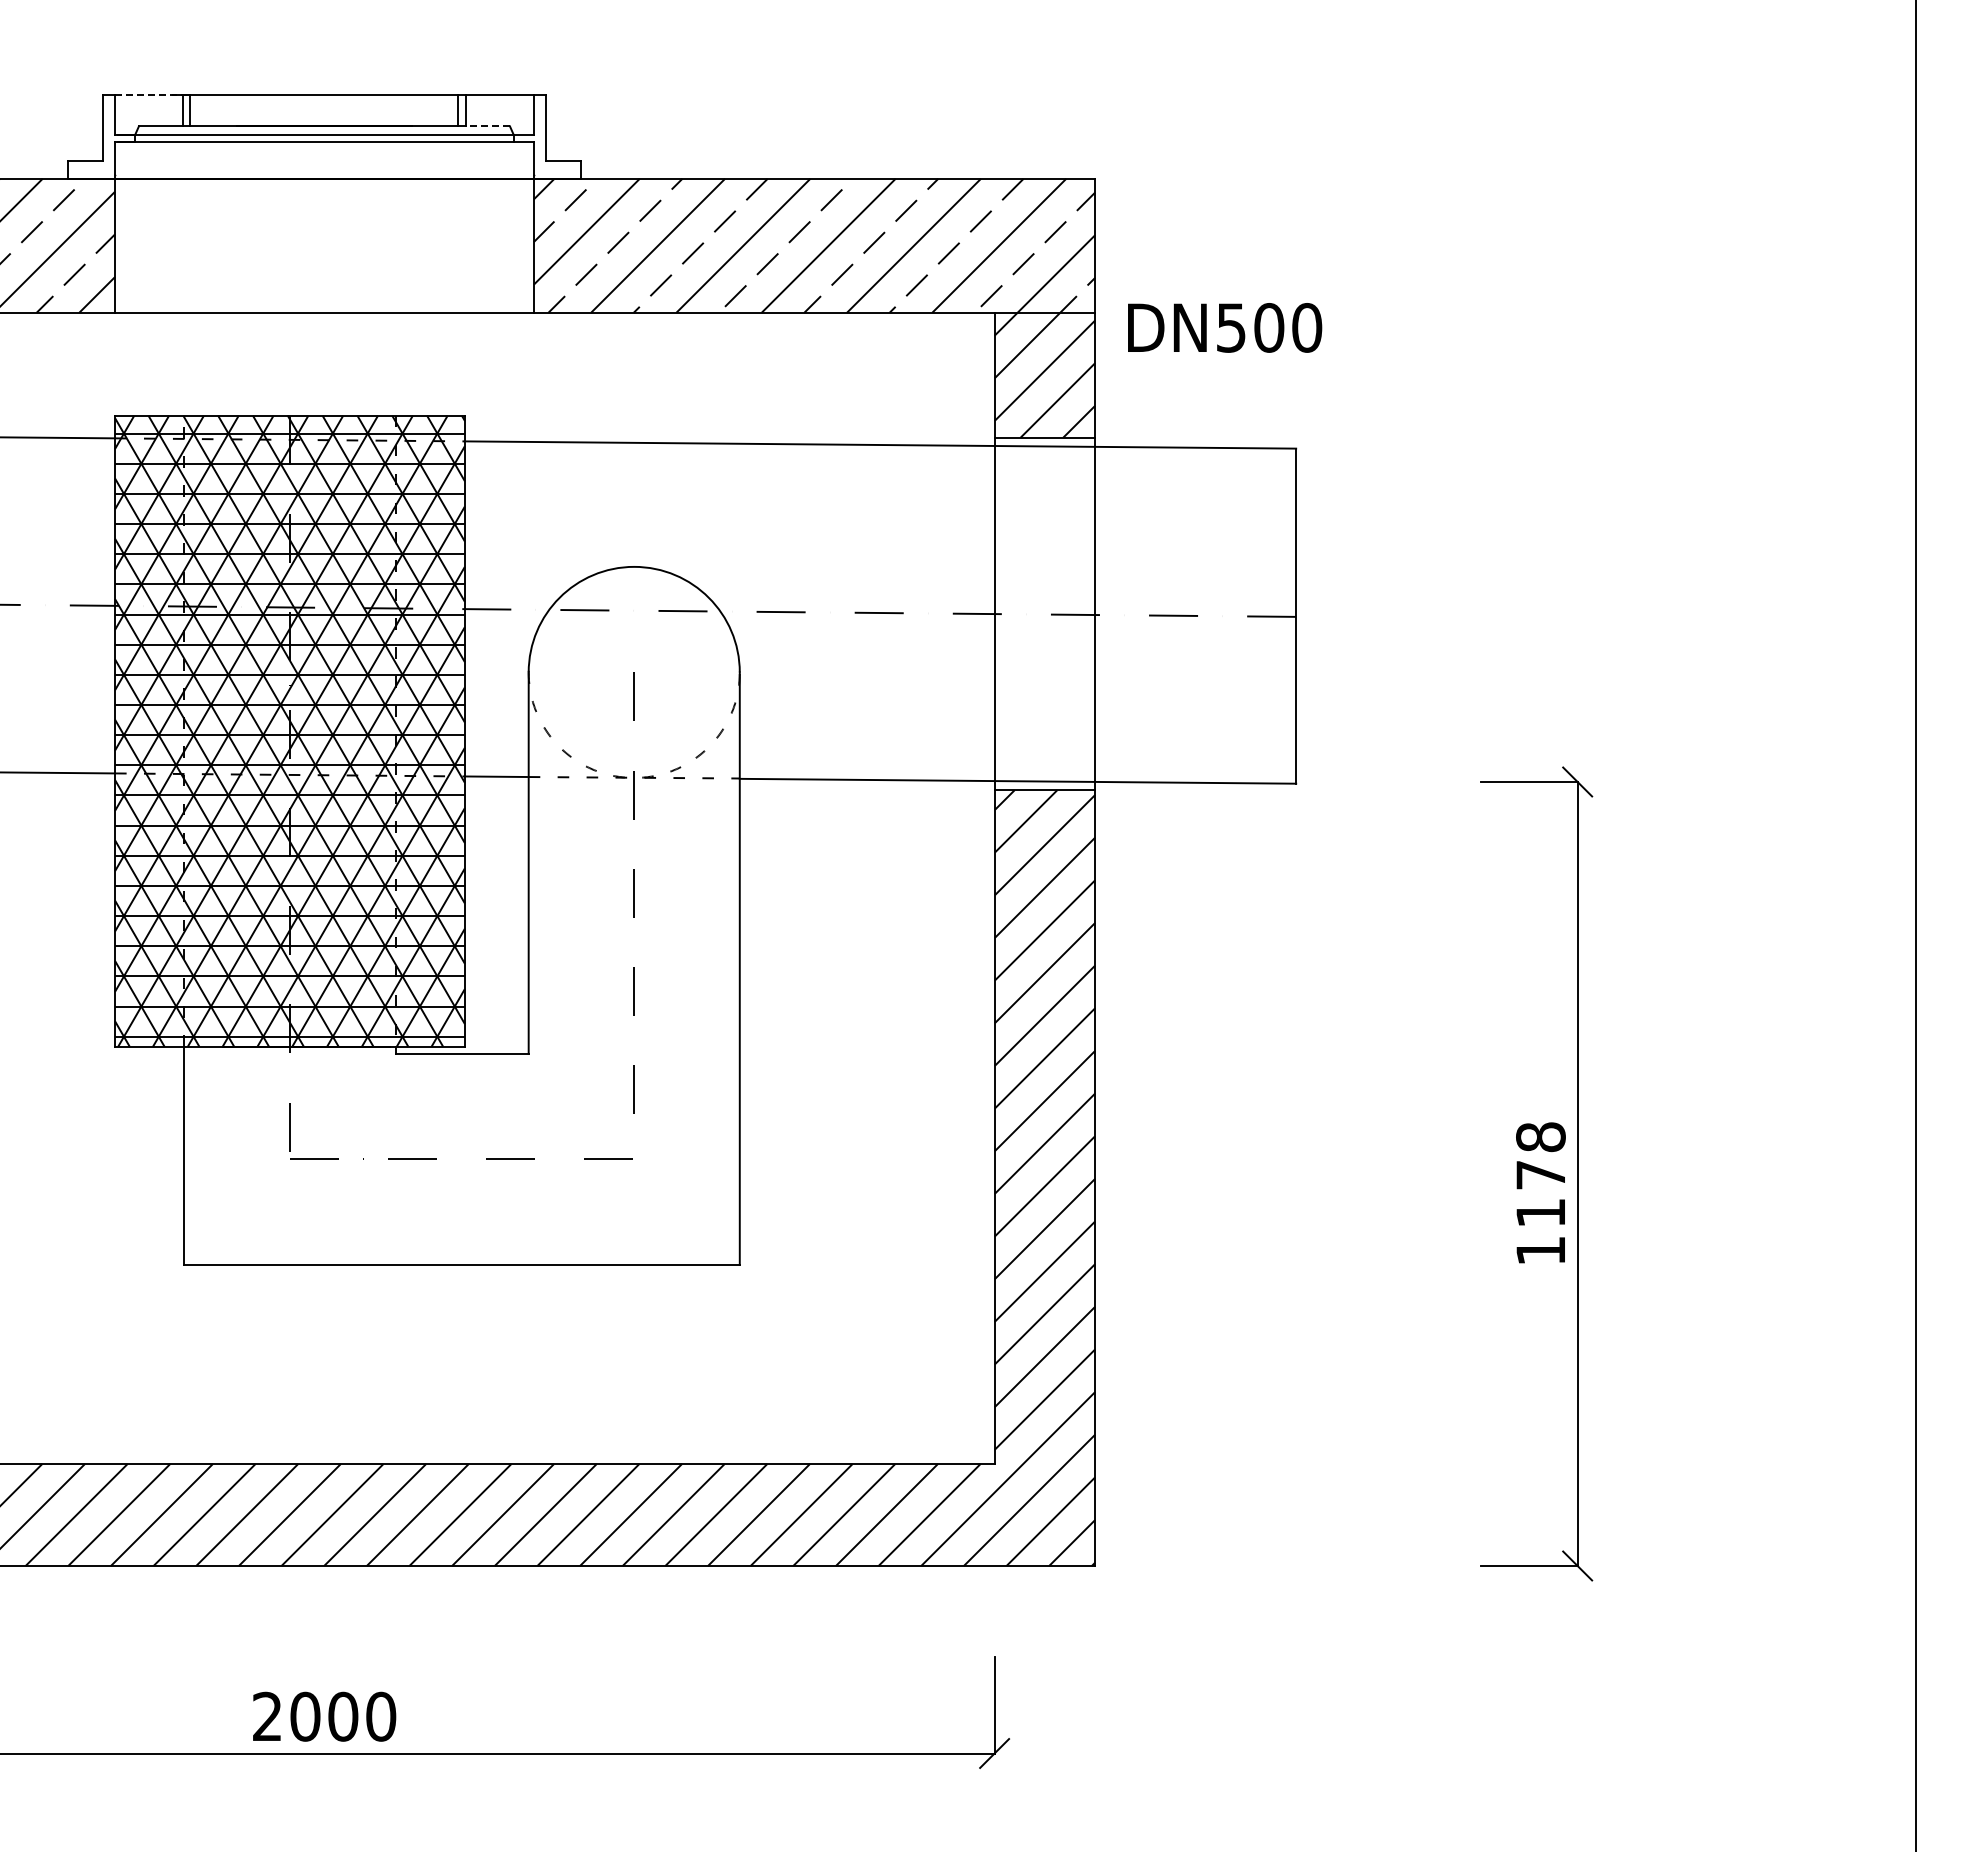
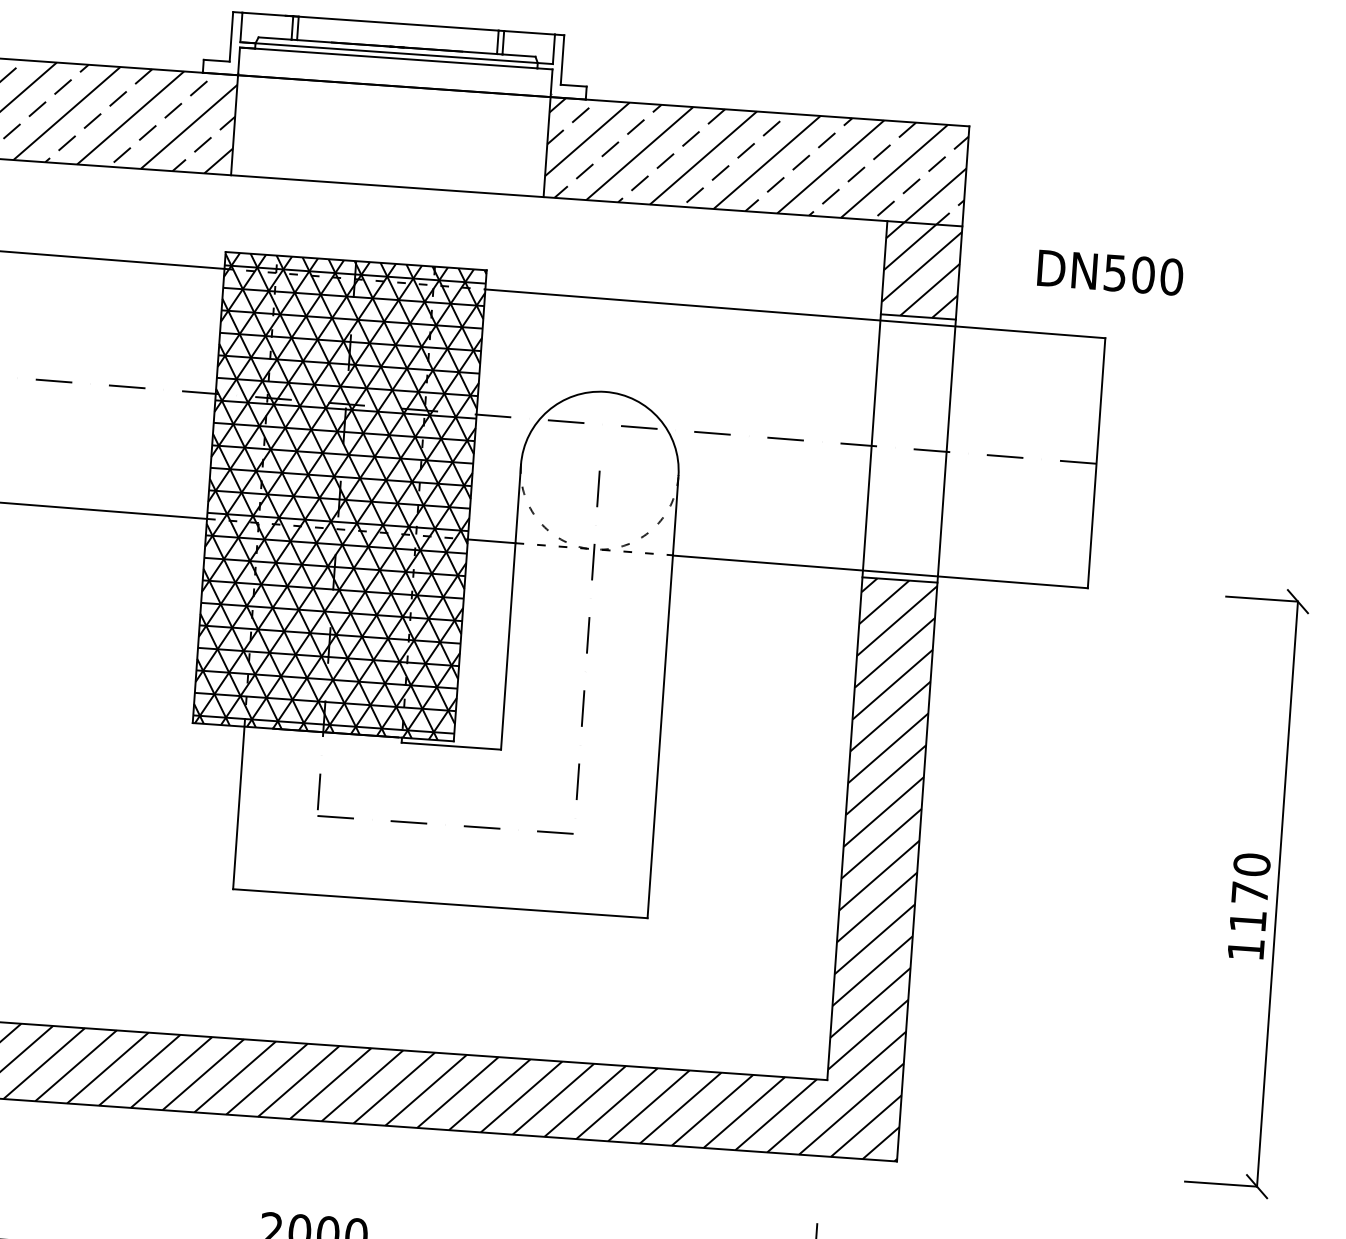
line: (149, 95) -> (268, 14), dashed -> solid
line: (487, 126) -> (518, 55), dashed -> solid
text: (1225, 327) -> (1110, 272), moved
text: (1540, 1137) -> (1251, 864), 1178 -> 1170

